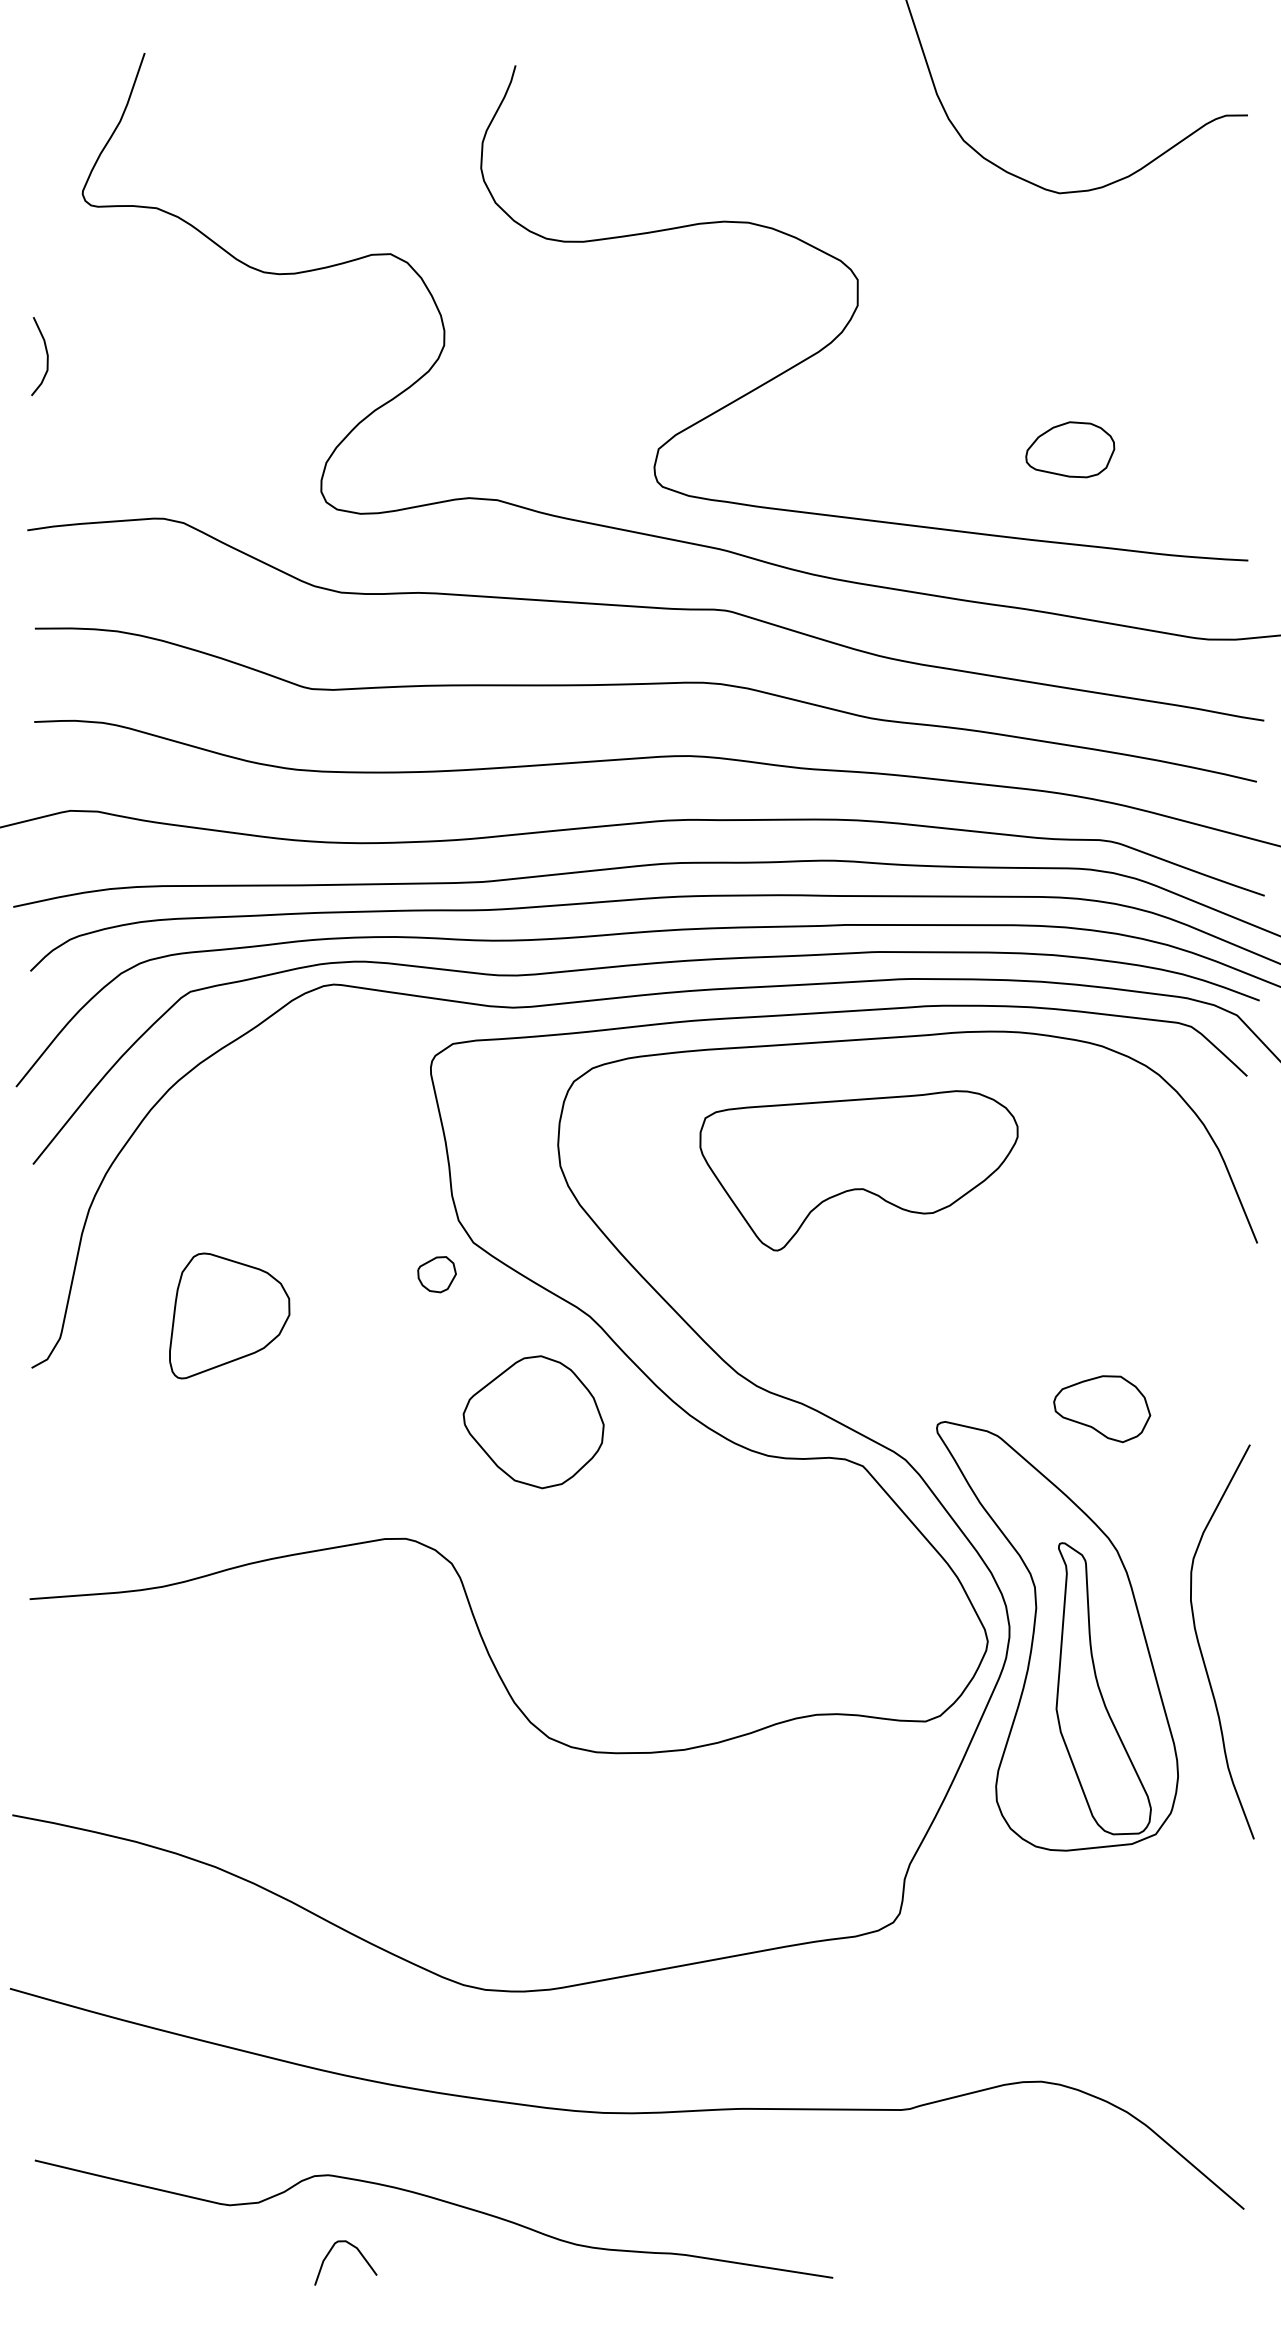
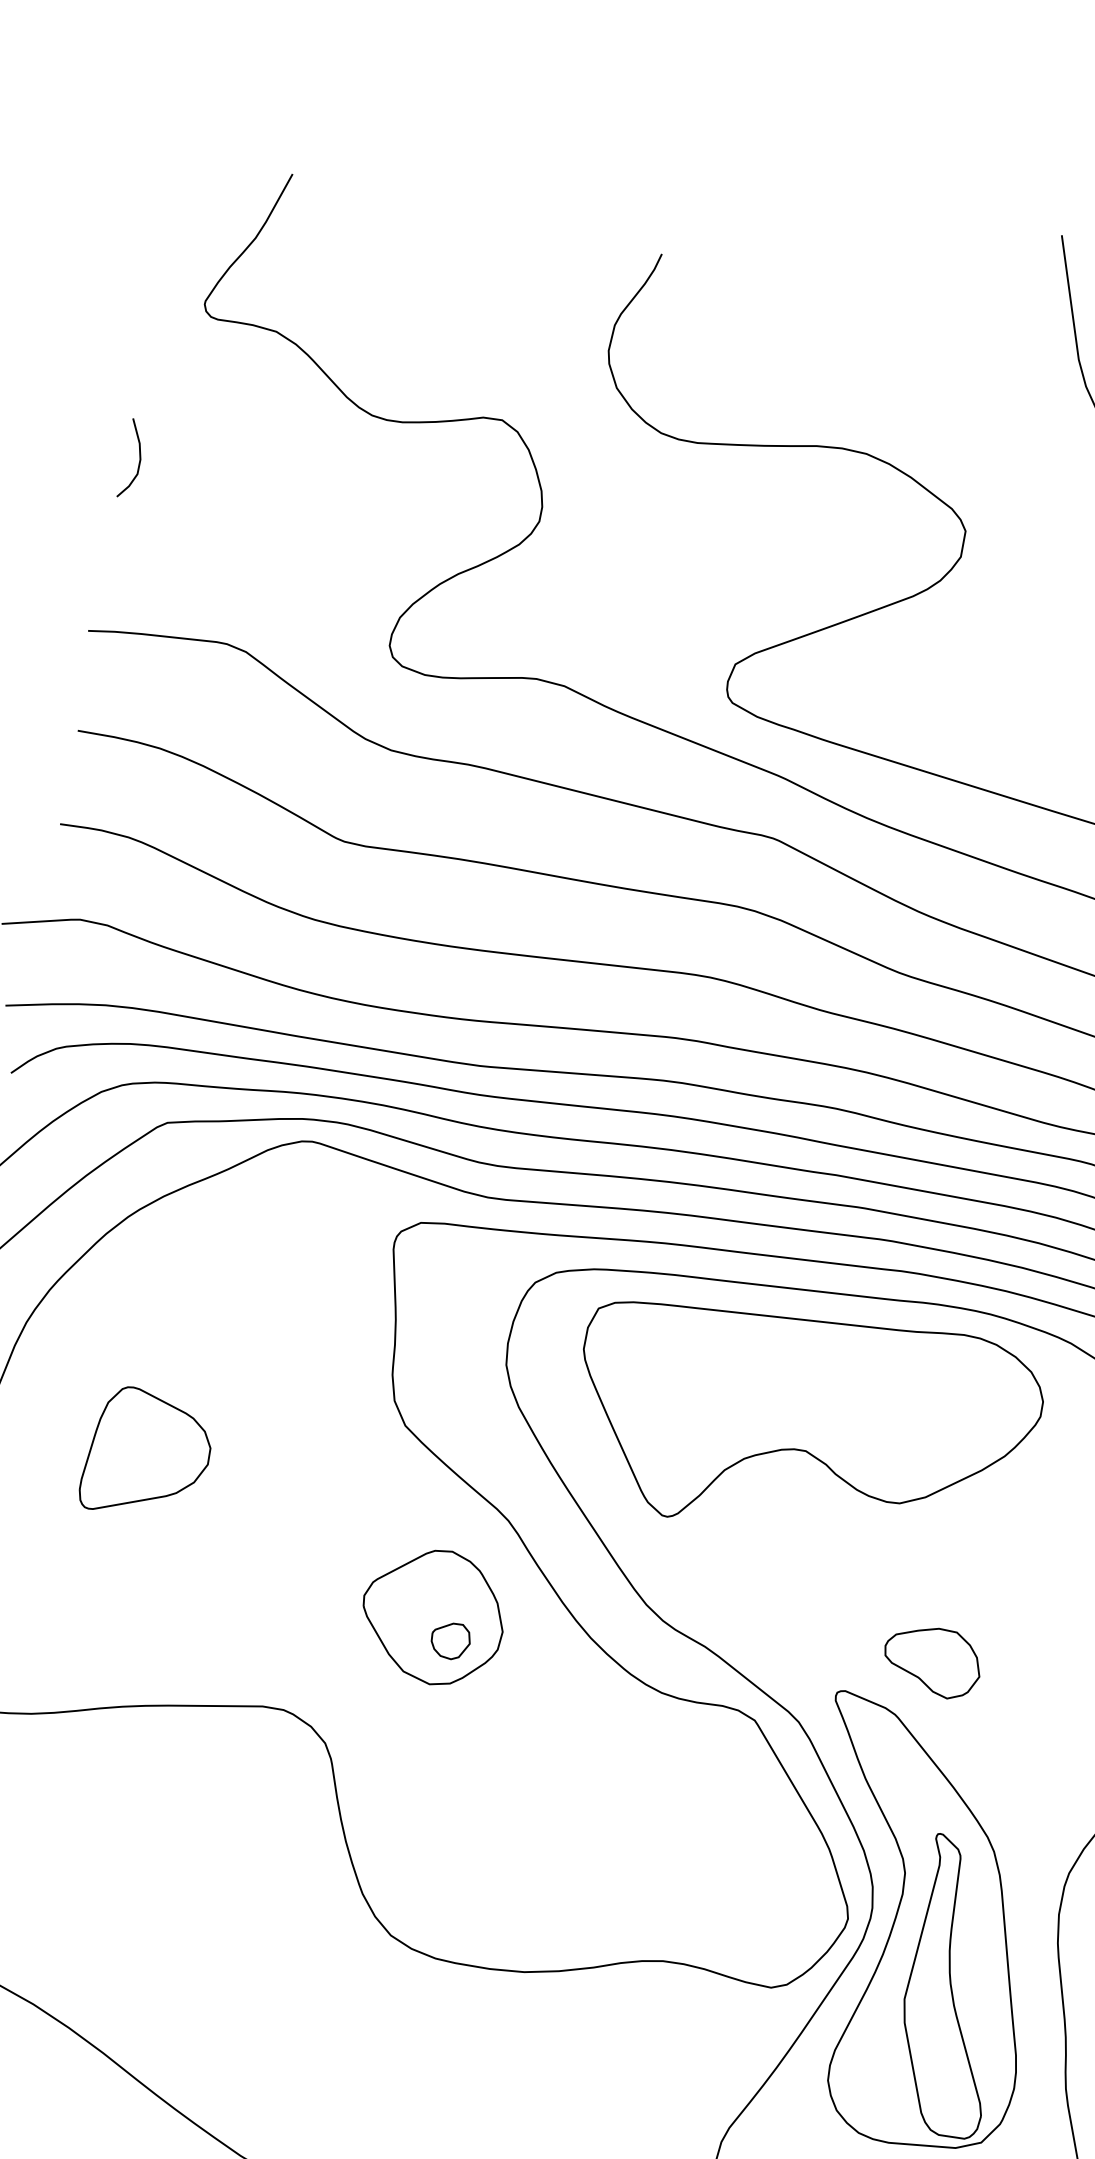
part: (858, 1170) -> (804, 1423), size x1.43
part: (436, 1274) -> (450, 1640), moved
part: (1102, 1409) -> (932, 1662), moved

